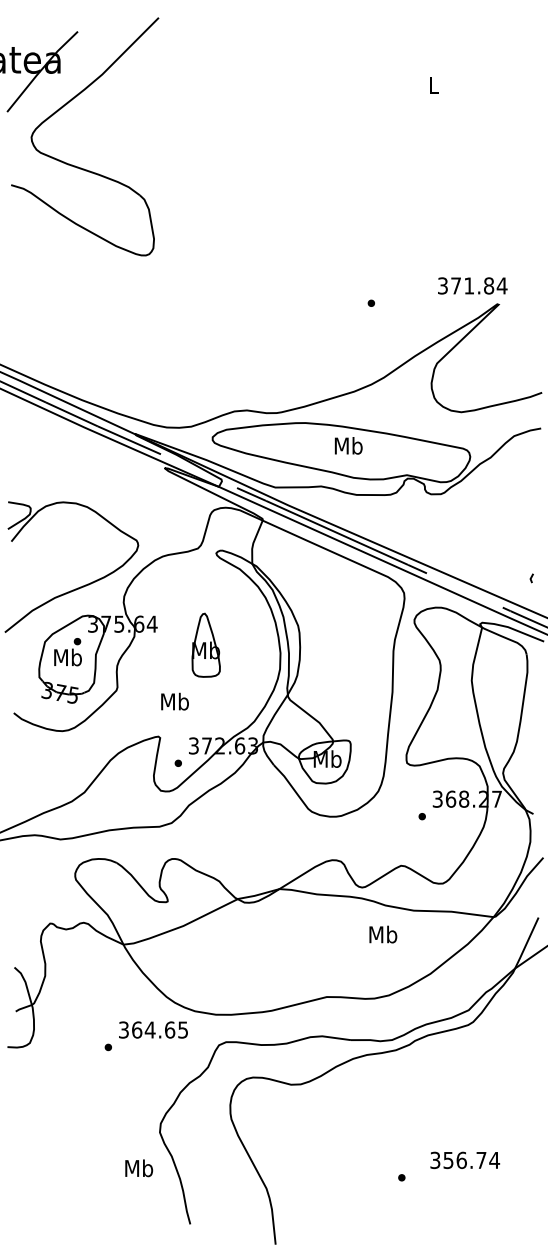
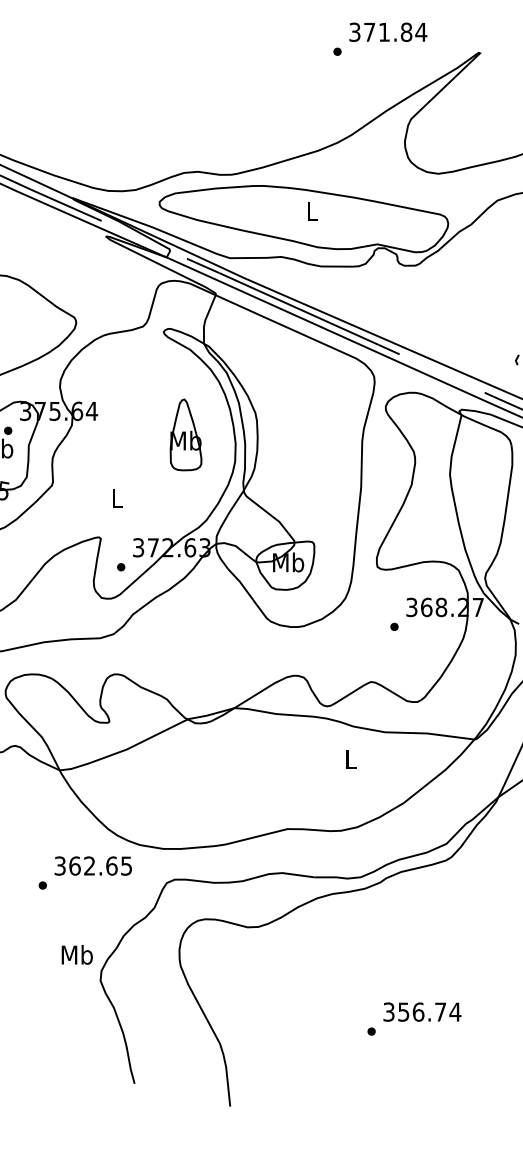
text: (472, 285) -> (388, 31), moved
text: (348, 445) -> (311, 211), Mb -> L
part: (205, 644) -> (185, 434), moved
text: (174, 701) -> (116, 497), Mb -> L
text: (383, 934) -> (351, 759), Mb -> L
text: (149, 1029) -> (88, 865), 364.65 -> 362.65
text: (465, 1160) -> (422, 1012), moved
text: (139, 1168) -> (77, 955), moved

